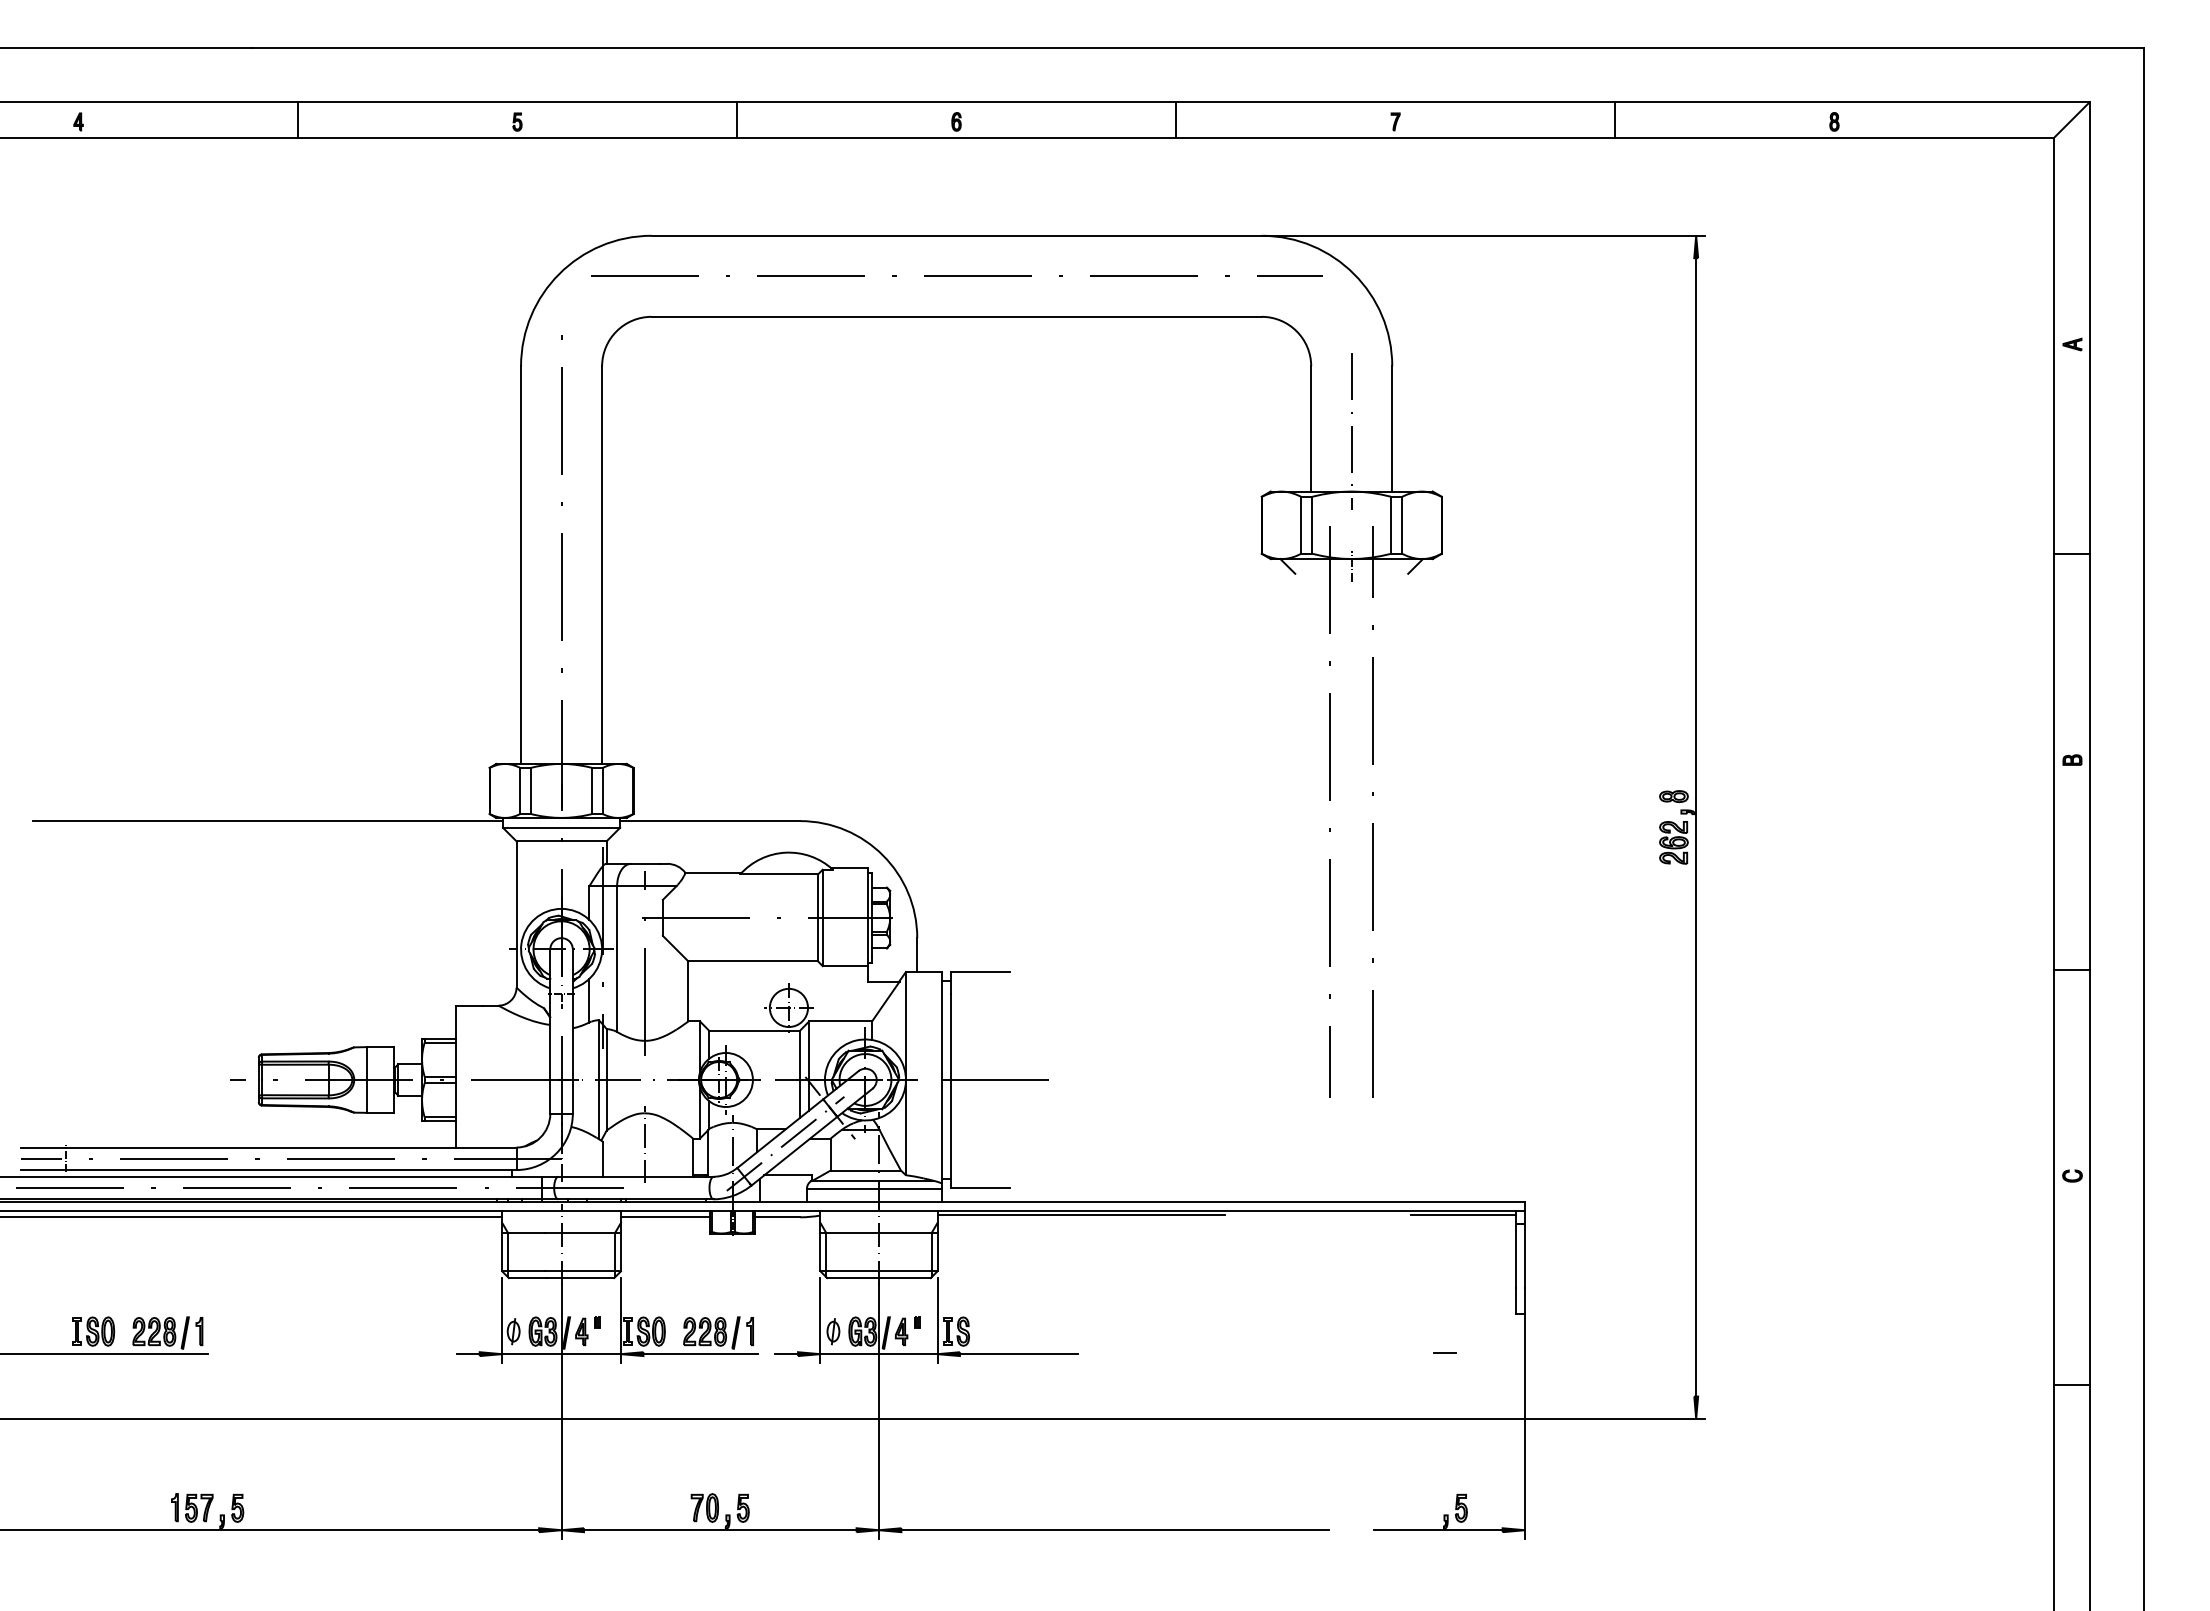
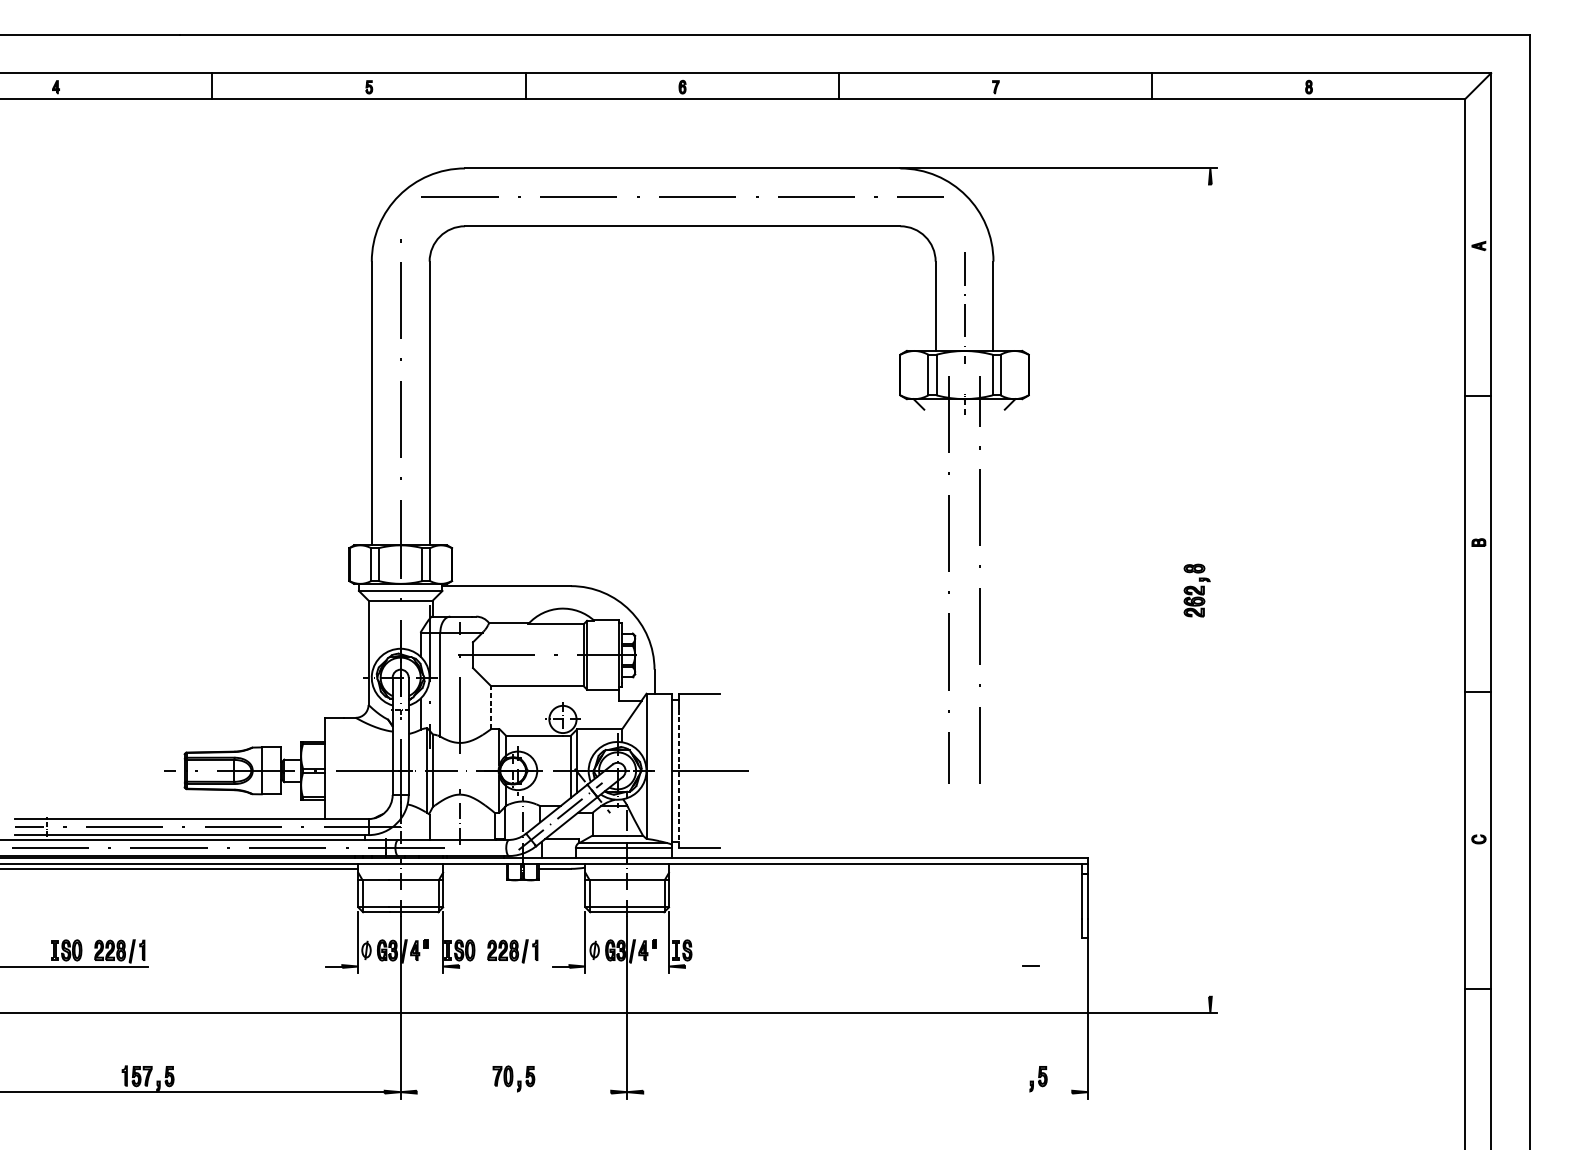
line: (267, 821) -> (190, 586), removed
line: (1696, 827) -> (1210, 590), removed
line: (688, 991) -> (491, 707), solid -> dashed
line: (951, 1090) -> (678, 778), solid -> dashed
line: (1081, 1215) -> (771, 867), removed
line: (1463, 1215) -> (1044, 867), removed
line: (665, 1217) -> (474, 869), removed
line: (561, 1354) -> (400, 966), removed
line: (700, 1354) -> (499, 966), removed
line: (878, 1354) -> (626, 966), removed
line: (1018, 1354) -> (726, 966), removed
line: (720, 1530) -> (514, 1092), removed
line: (1115, 1530) -> (795, 1092), removed
line: (1438, 1530) -> (1026, 1092), removed

